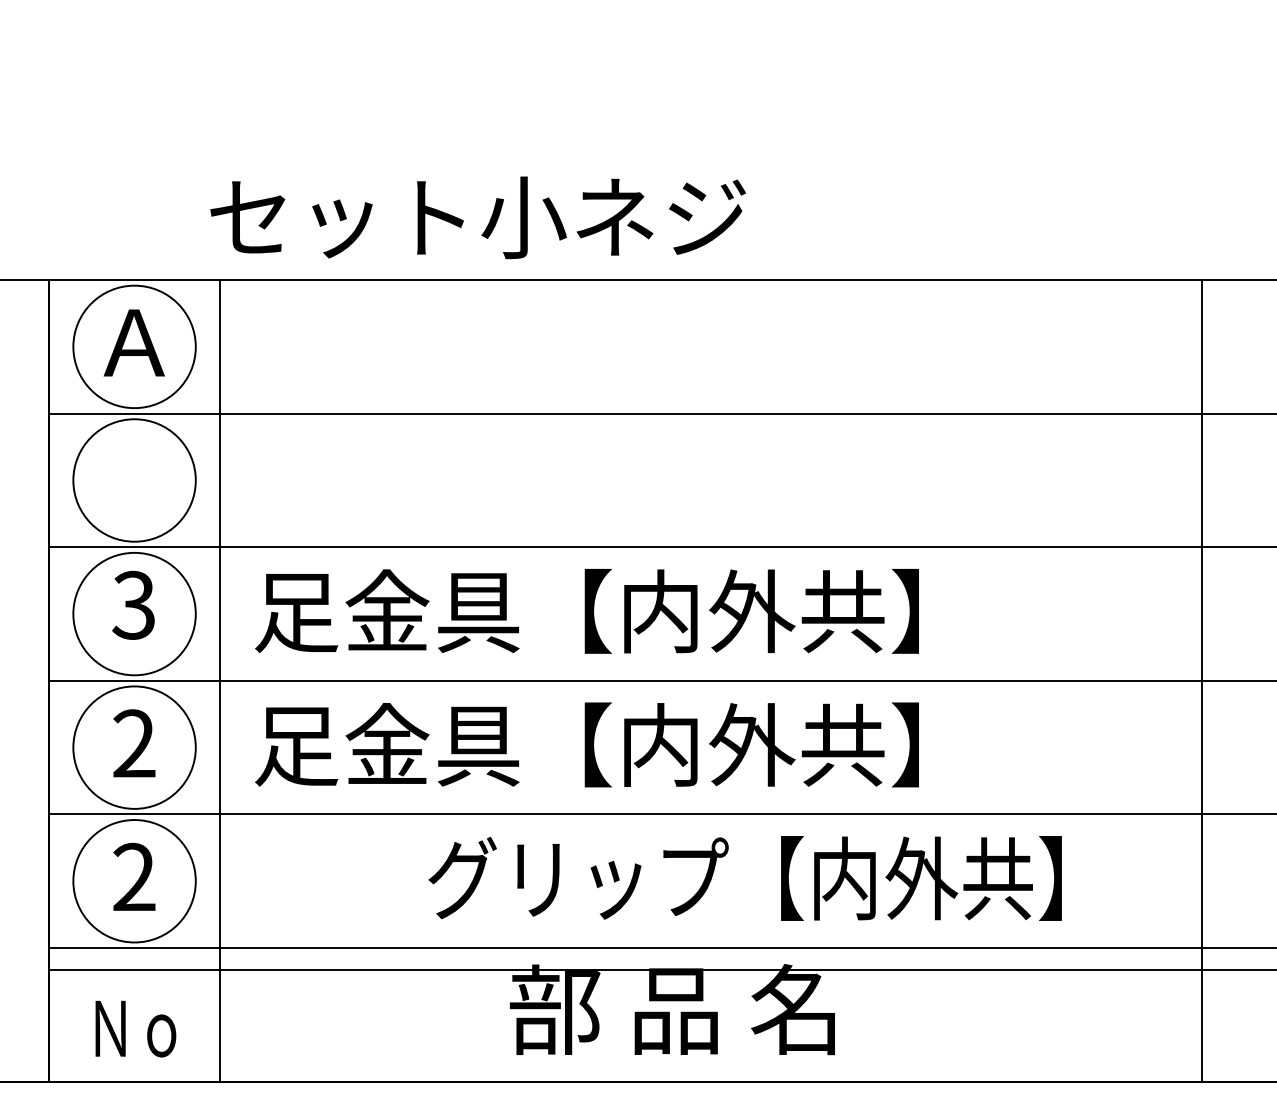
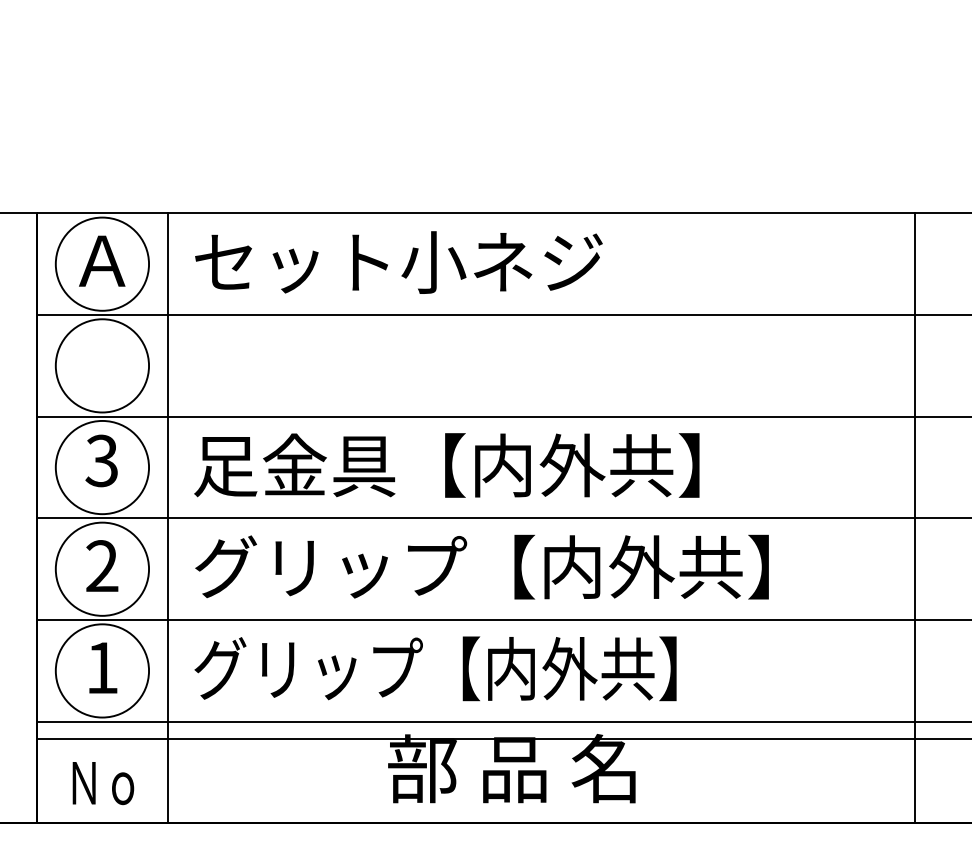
text: (477, 217) -> (398, 262), moved
text: (632, 744) -> (481, 566), 足金具【内外共】 -> グリップ【内外共】
text: (134, 876) -> (102, 667), 2 -> 1
text: (744, 878) -> (434, 668), moved

